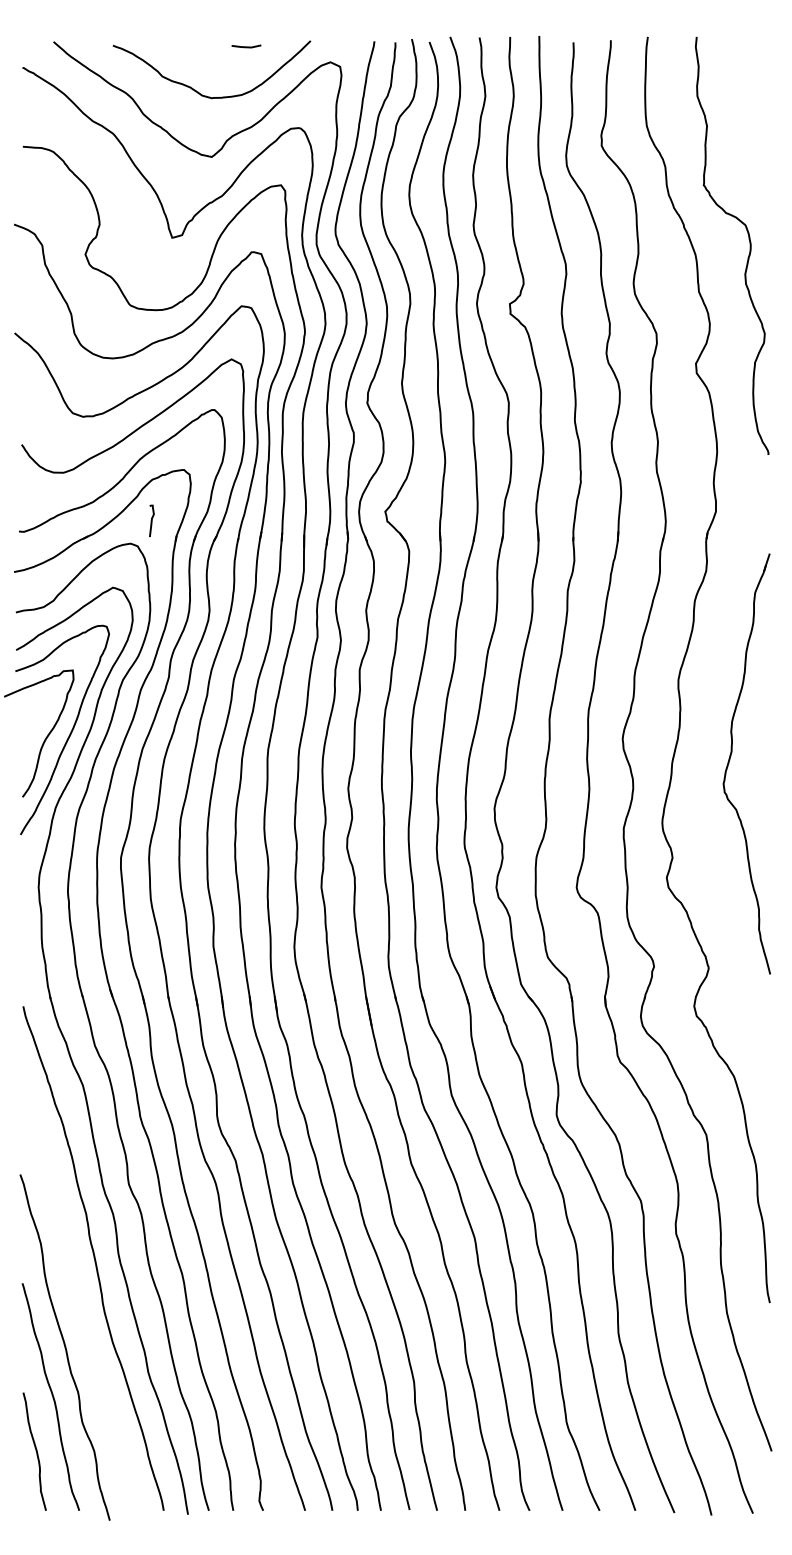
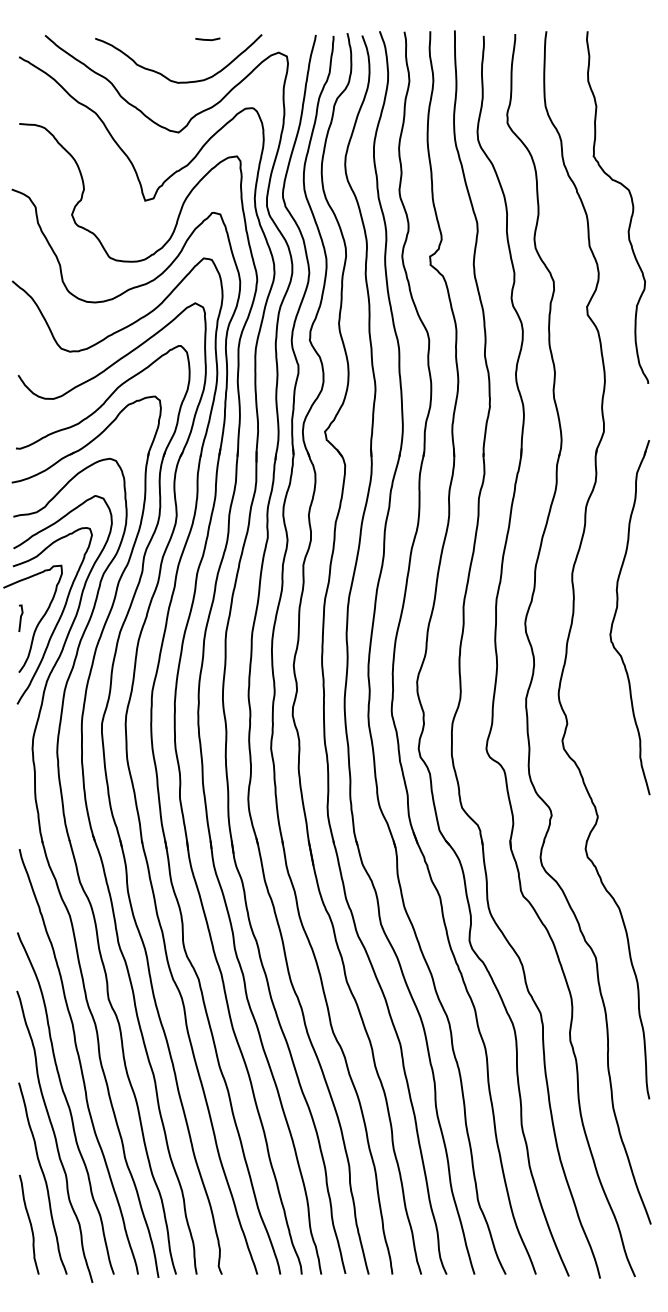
curve: (151, 520) -> (20, 618), moved
part: (730, 760) -> (616, 614), moved
curve: (78, 1306) -> (66, 1102), added

